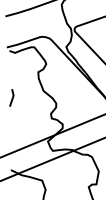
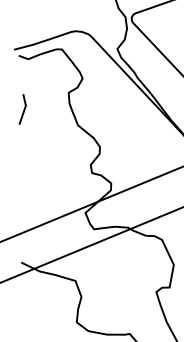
line: (12, 97) -> (23, 108), moved

